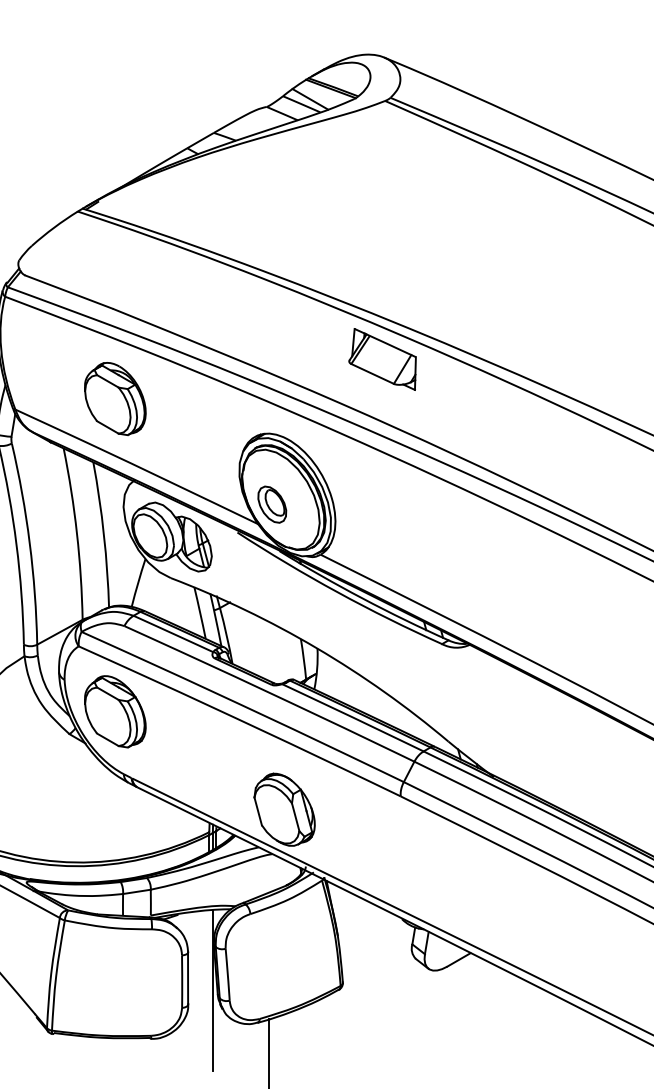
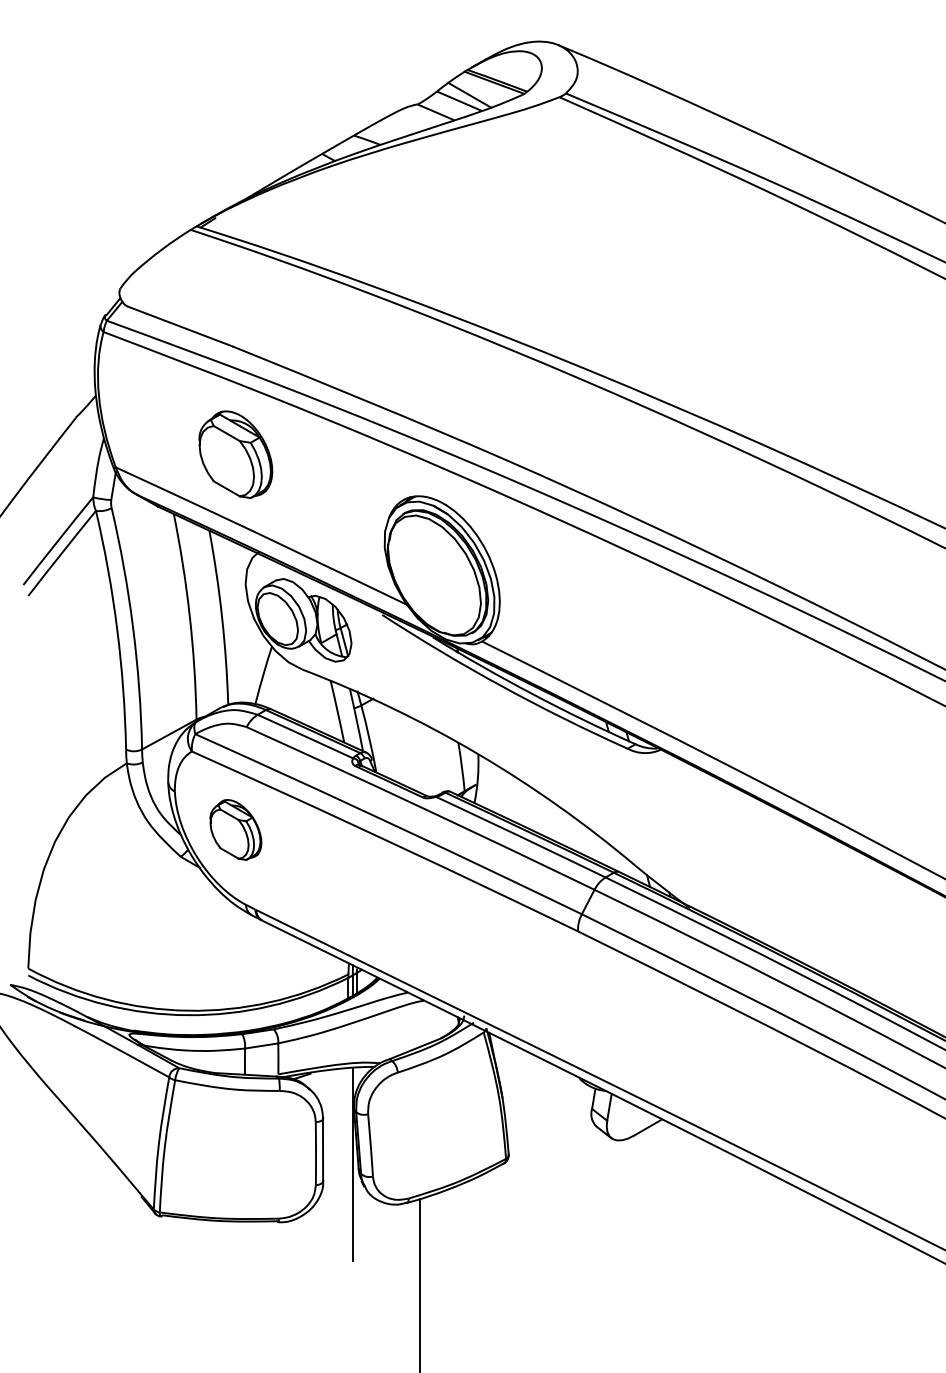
part: (382, 358) -> (556, 406), removed
part: (271, 504) -> (423, 581), removed
part: (115, 711) -> (235, 829), size x0.7
part: (284, 809) -> (438, 947), removed

